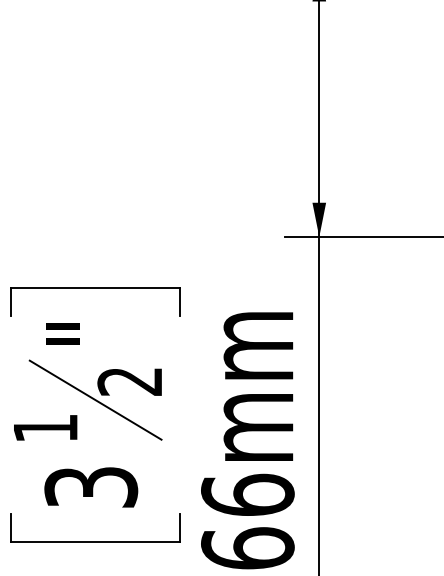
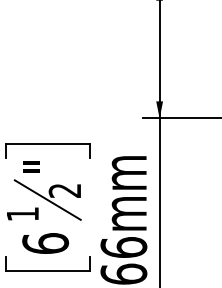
text: (91, 486) -> (45, 243), 3 -> 6

